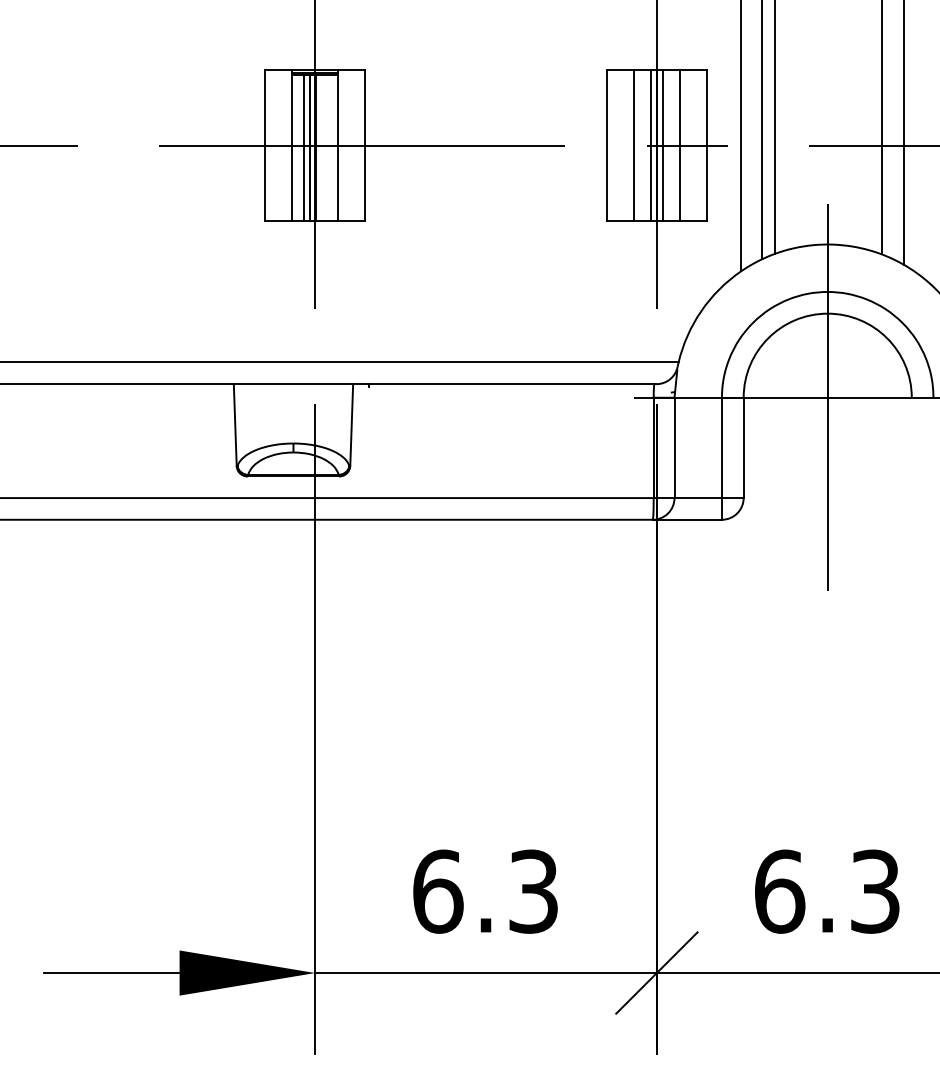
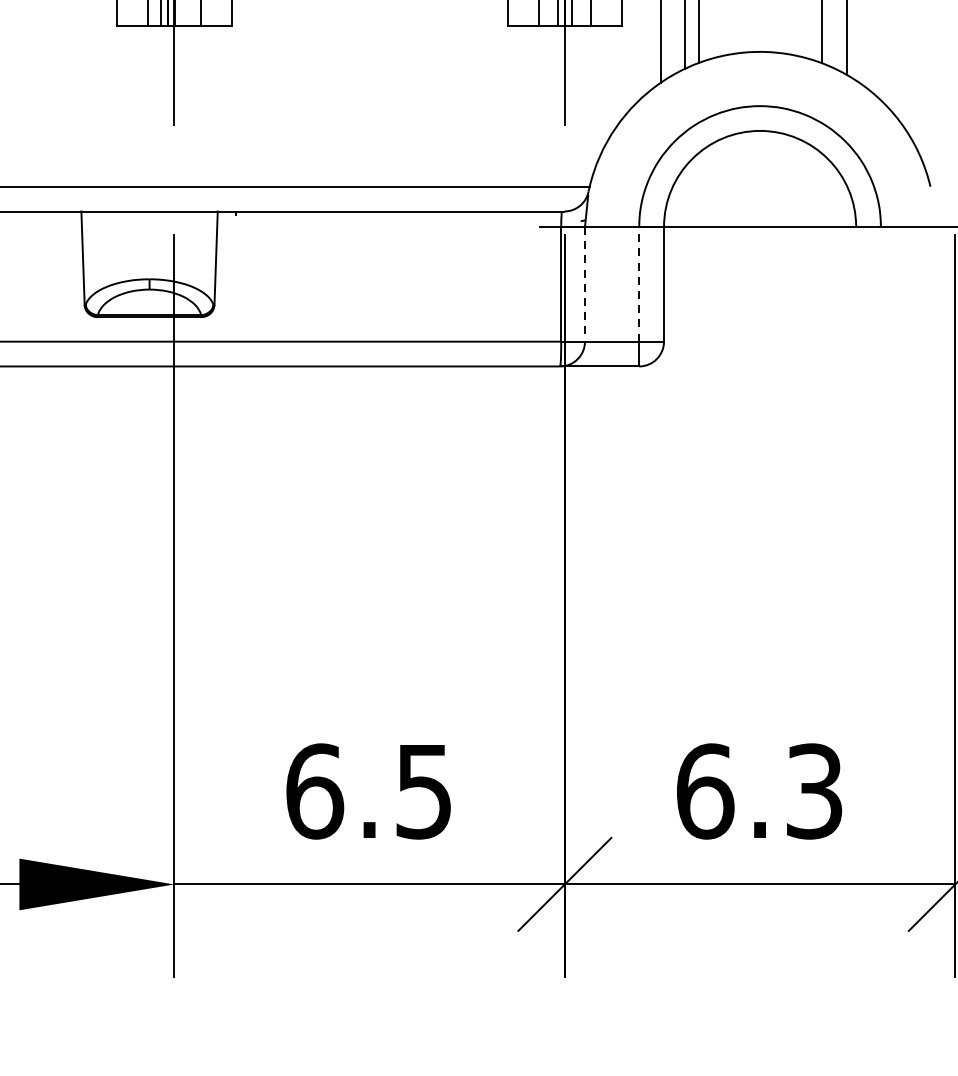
line: (827, 397) -> (759, 226), removed
line: (721, 447) -> (638, 283), solid -> dashed
line: (674, 448) -> (584, 285), solid -> dashed
text: (533, 891) -> (423, 791), 6.3 -> 6.5

